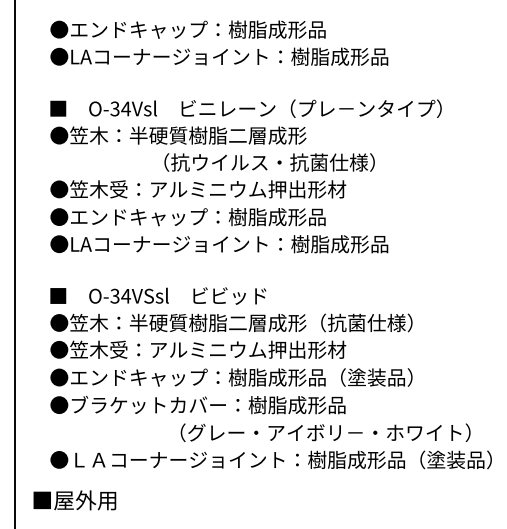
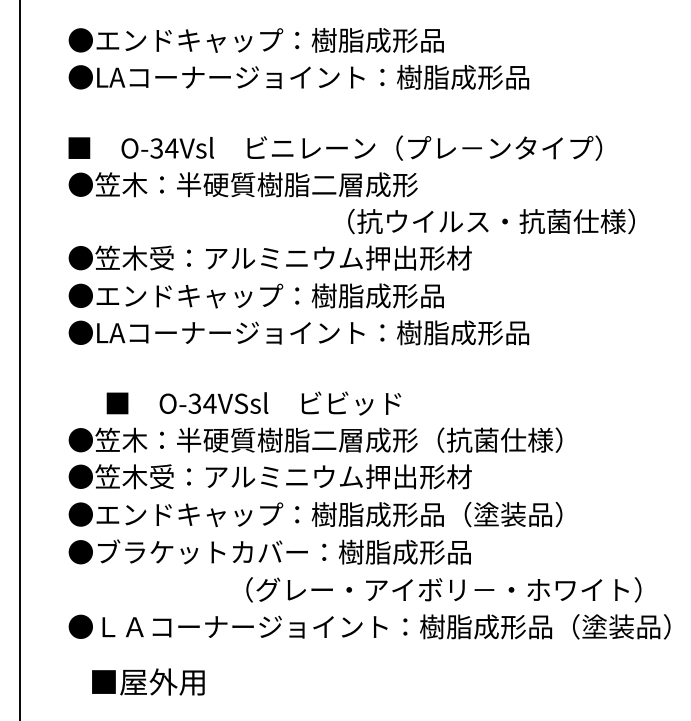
text: (269, 162) -> (491, 221), moved
text: (158, 295) -> (254, 402), moved
text: (74, 500) -> (147, 682), moved

